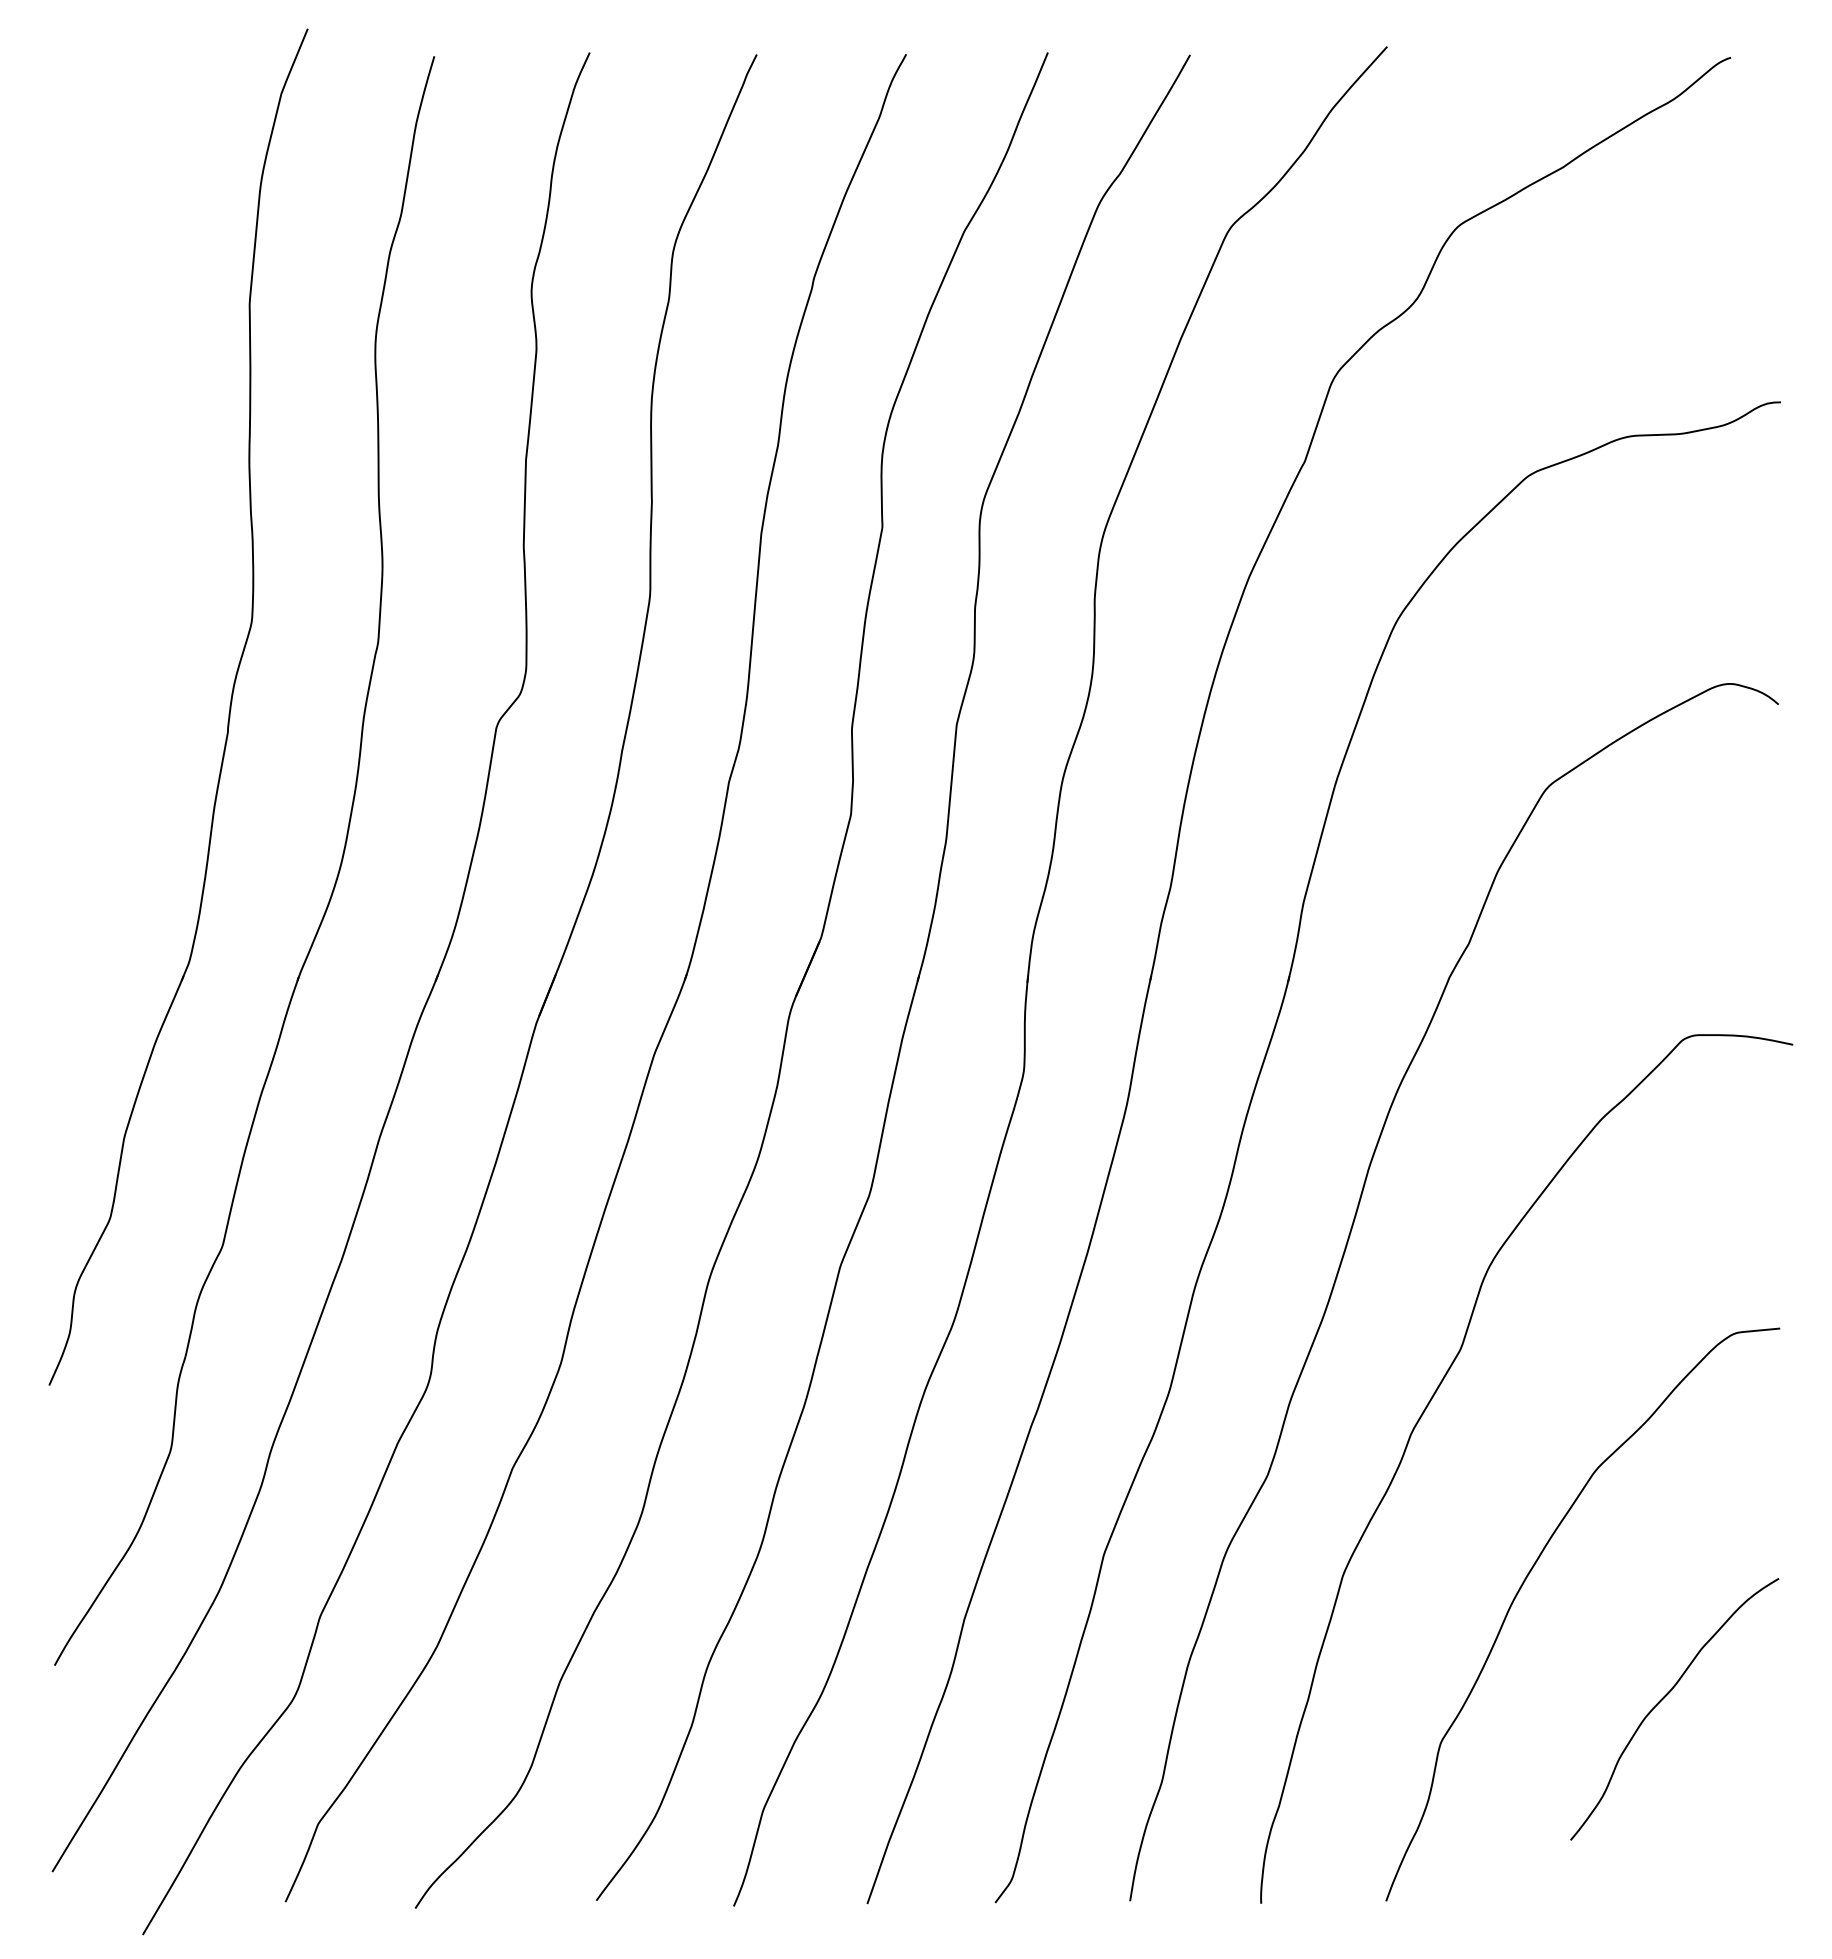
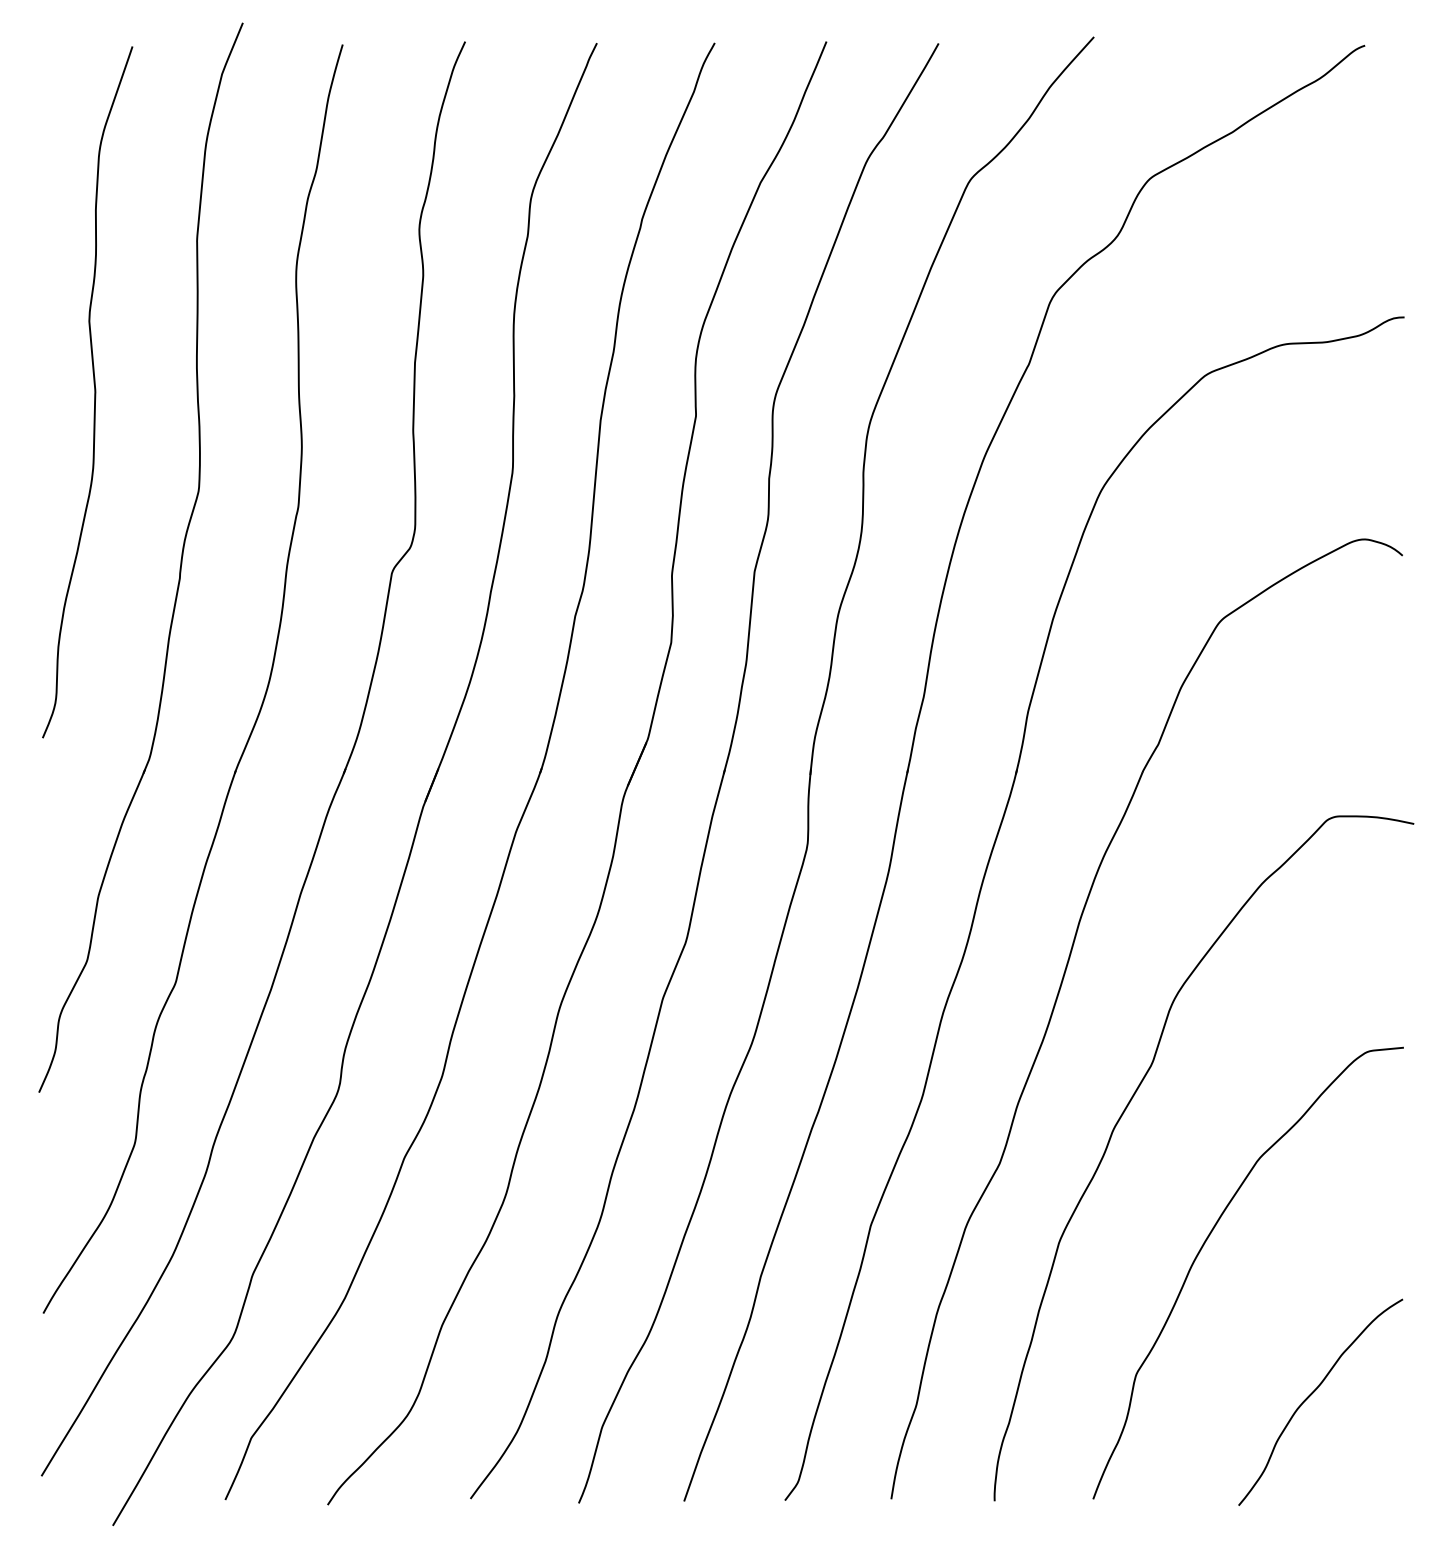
curve: (119, 497) -> (94, 392), added
curve: (1664, 1698) -> (1312, 1393), moved

